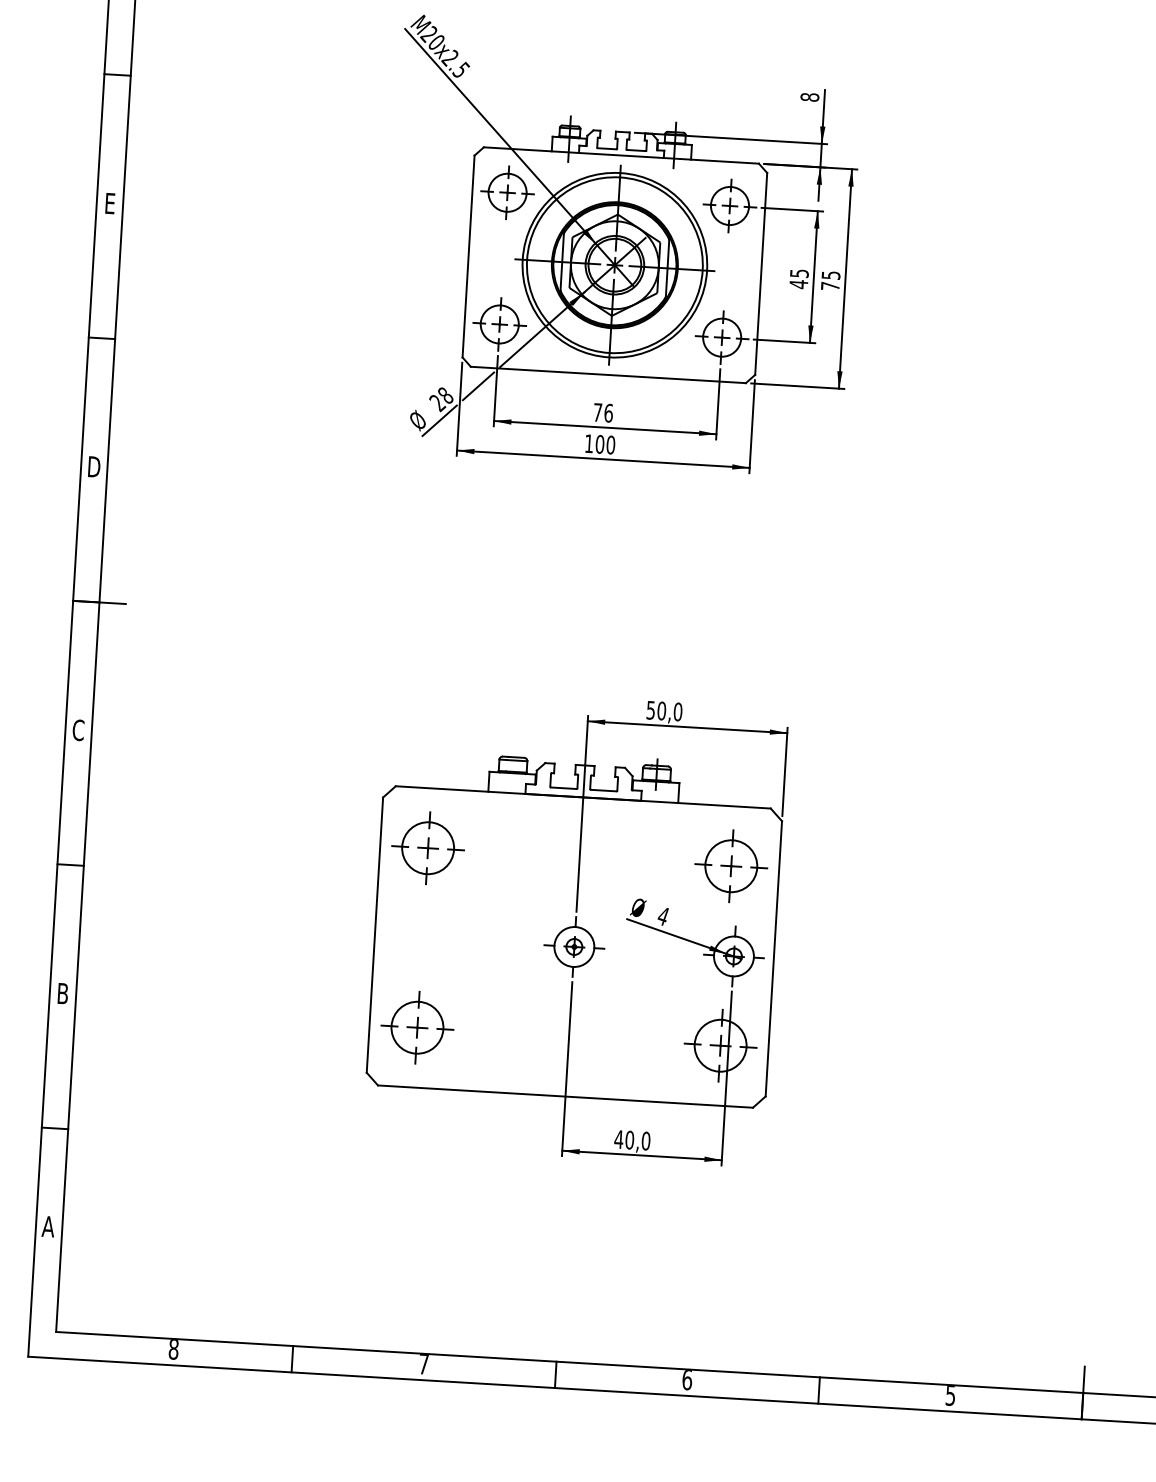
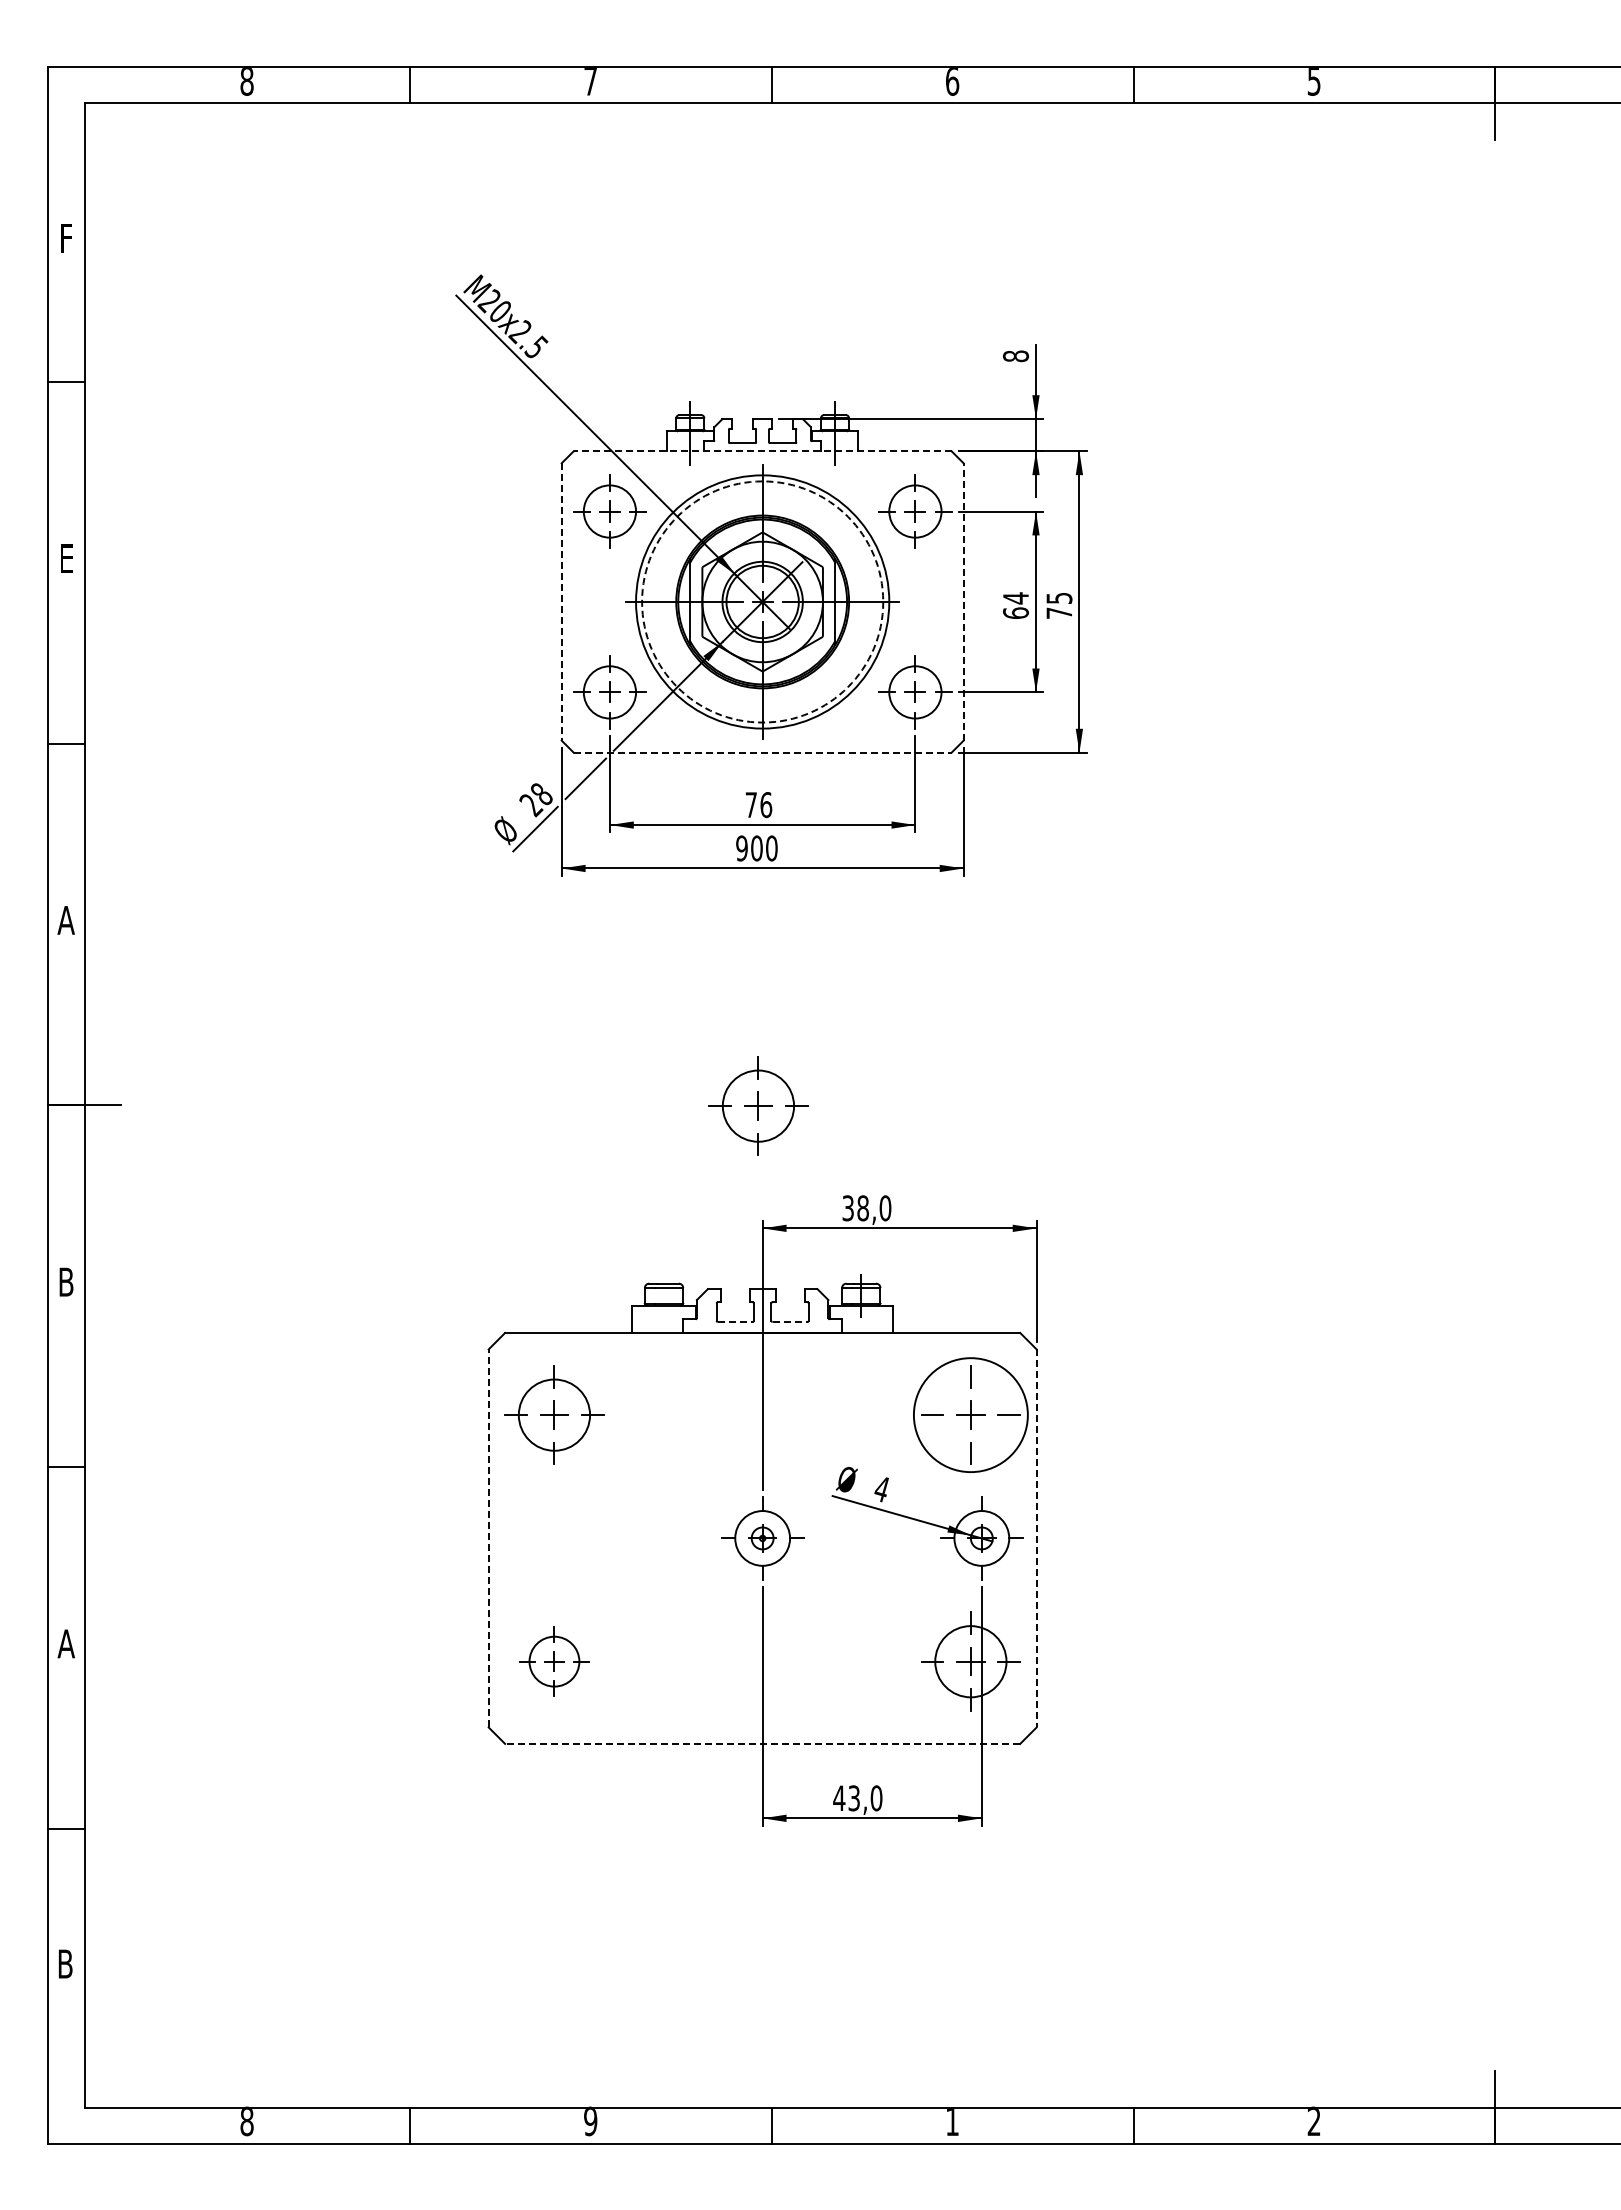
line: (621, 155) -> (762, 451), solid -> dashed
line: (468, 256) -> (561, 601), solid -> dashed
circle: (614, 264) -> (762, 601), solid -> dashed
line: (761, 273) -> (963, 601), solid -> dashed
text: (799, 278) -> (1016, 605), 45 -> 64
line: (608, 374) -> (762, 752), solid -> dashed
text: (588, 443) -> (741, 848), 100 -> 900
text: (93, 466) -> (65, 920), D -> A
part: (590, 631) -> (758, 1105), added
text: (656, 710) -> (855, 1208), 50,0 -> 38,0
text: (77, 729) -> (65, 1281), C -> B
line: (563, 788) -> (735, 1322), solid -> dashed
line: (603, 790) -> (790, 1322), solid -> dashed
circle: (731, 865) -> (970, 1414), size x1.6
line: (374, 934) -> (488, 1537), solid -> dashed
line: (773, 958) -> (1036, 1538), solid -> dashed
text: (62, 993) -> (65, 1643), B -> A
part: (417, 1027) -> (554, 1661), size x0.7
line: (565, 1096) -> (762, 1743), solid -> dashed
text: (629, 1140) -> (854, 1798), 40,0 -> 43,0
text: (47, 1226) -> (64, 1963), A -> B
text: (423, 1364) -> (590, 2121), 7 -> 9
text: (687, 1379) -> (952, 2121), 6 -> 1
text: (950, 1395) -> (1313, 2121), 5 -> 2

